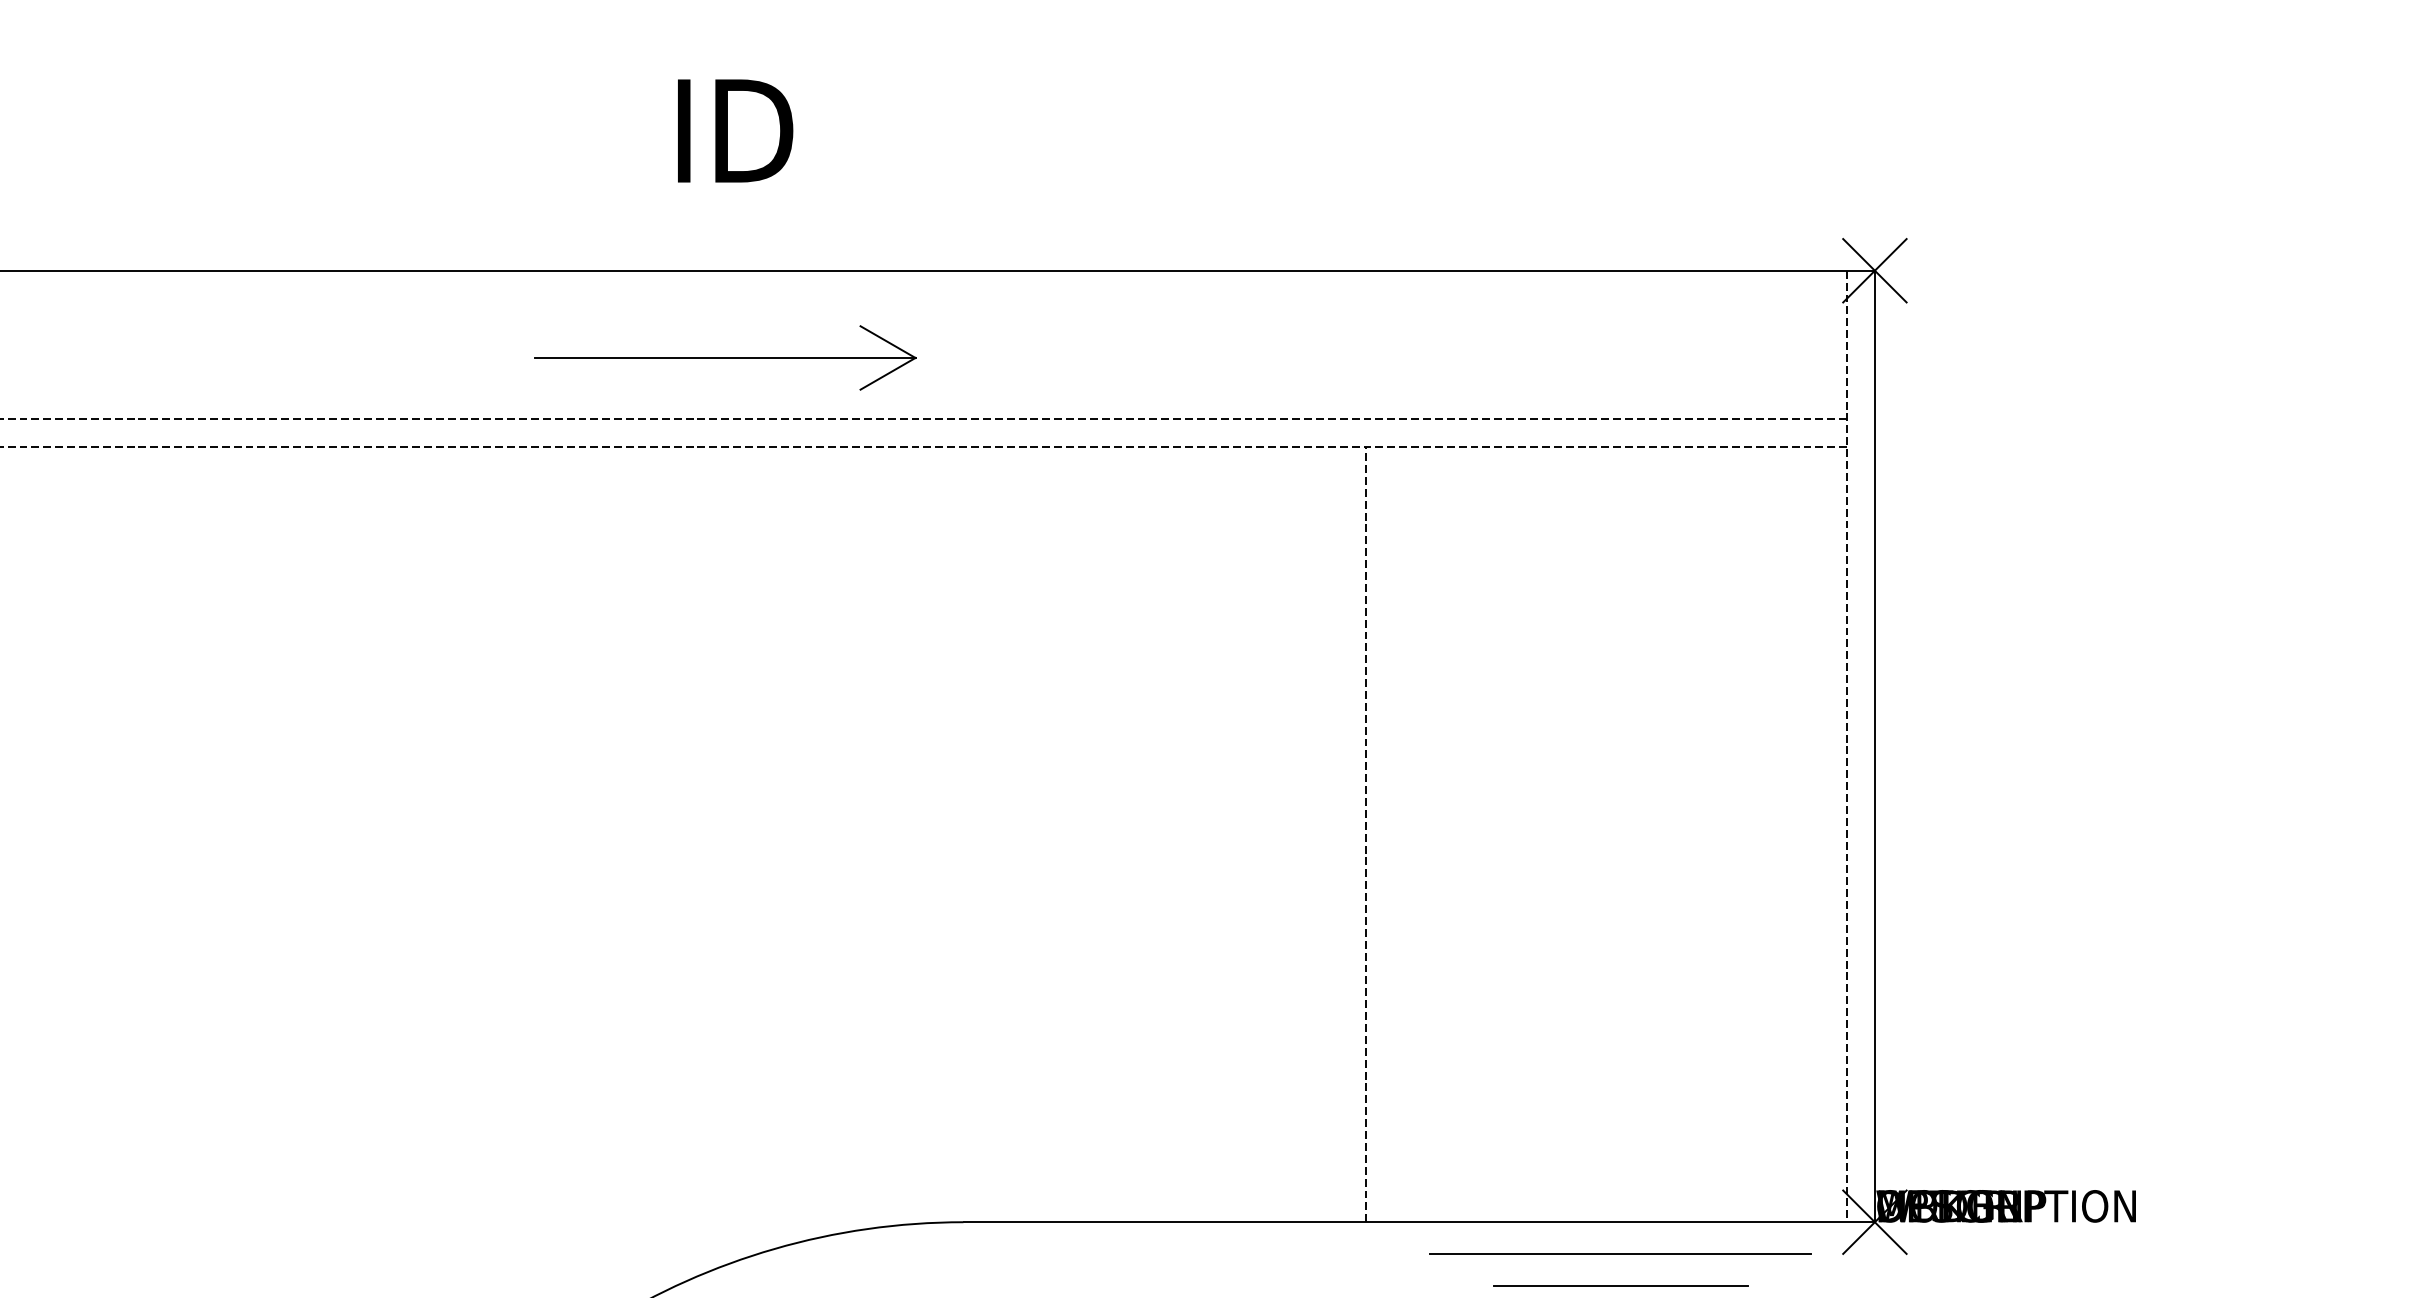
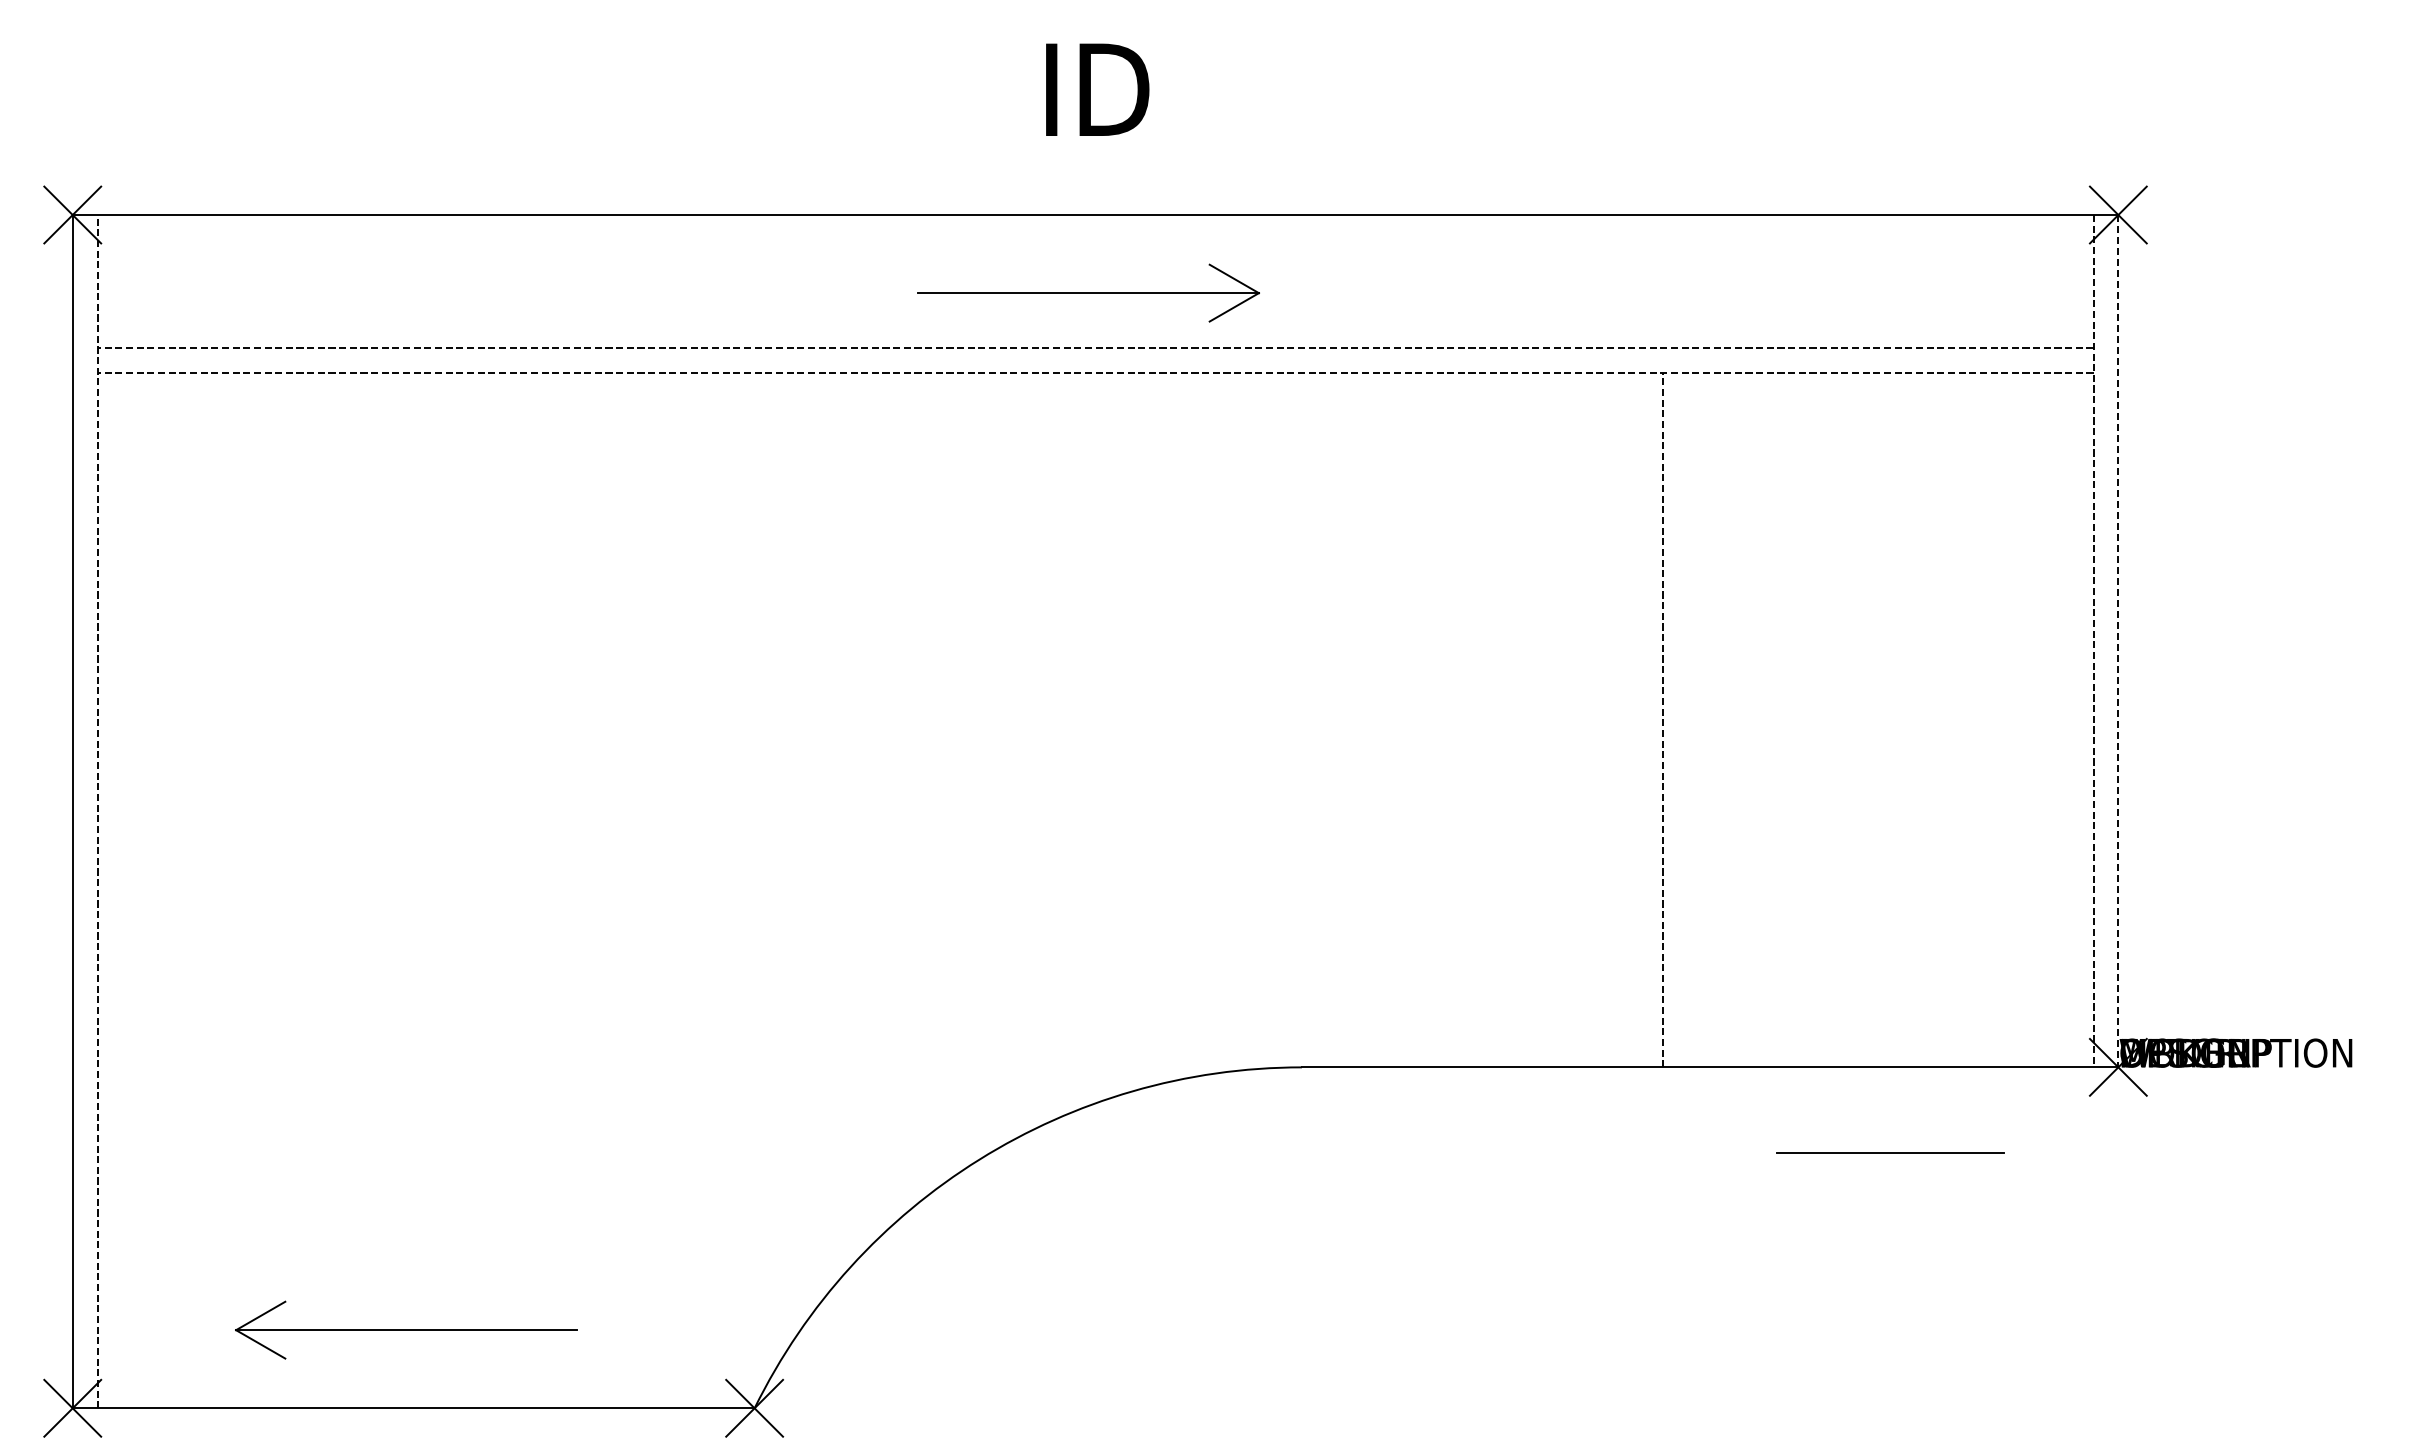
line: (1875, 746) -> (2118, 641), solid -> dashed
line: (1620, 1253) -> (1890, 1095), removed
line: (1620, 1285) -> (1890, 1124), removed

